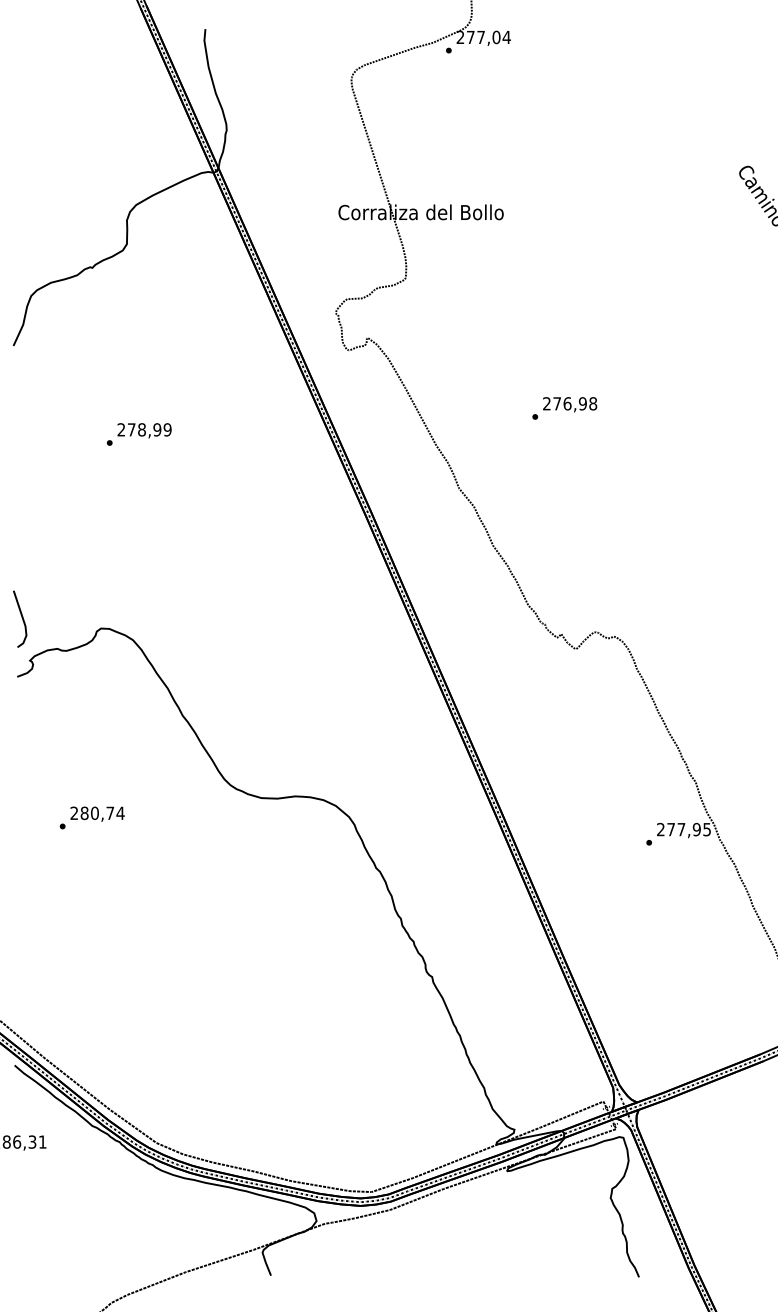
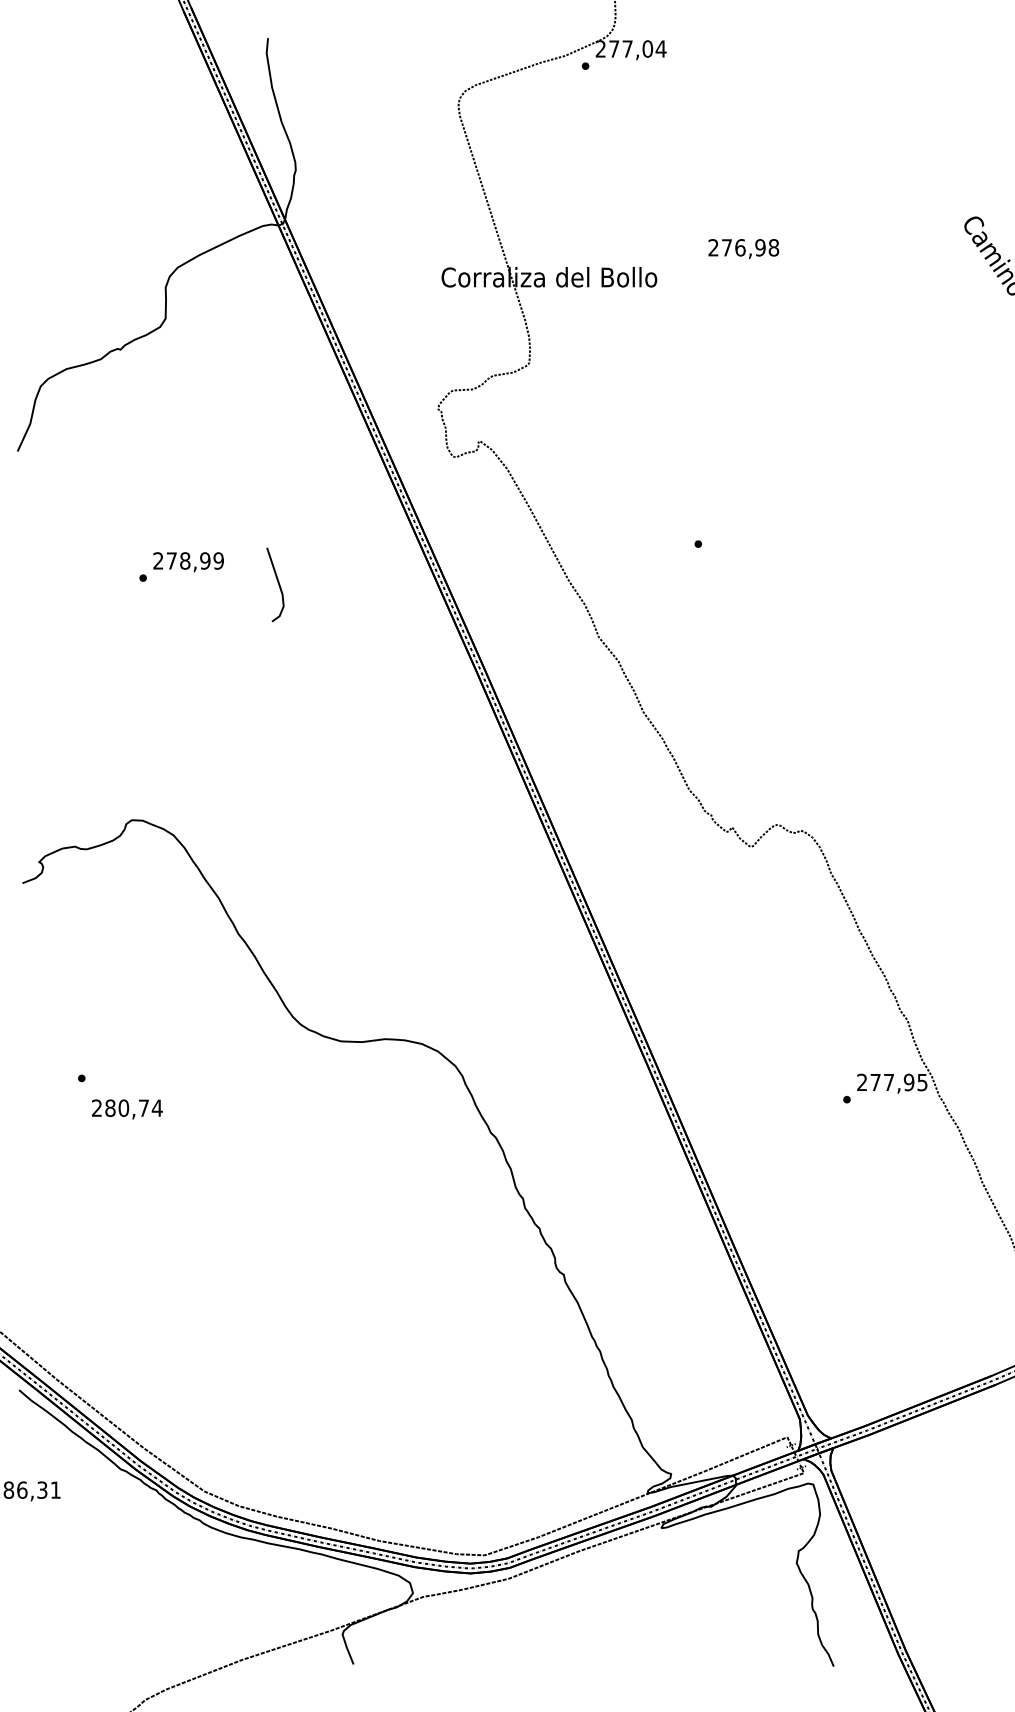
text: (570, 404) -> (744, 248), moved
line: (21, 617) -> (277, 582), moved
text: (97, 813) -> (127, 1108), moved

